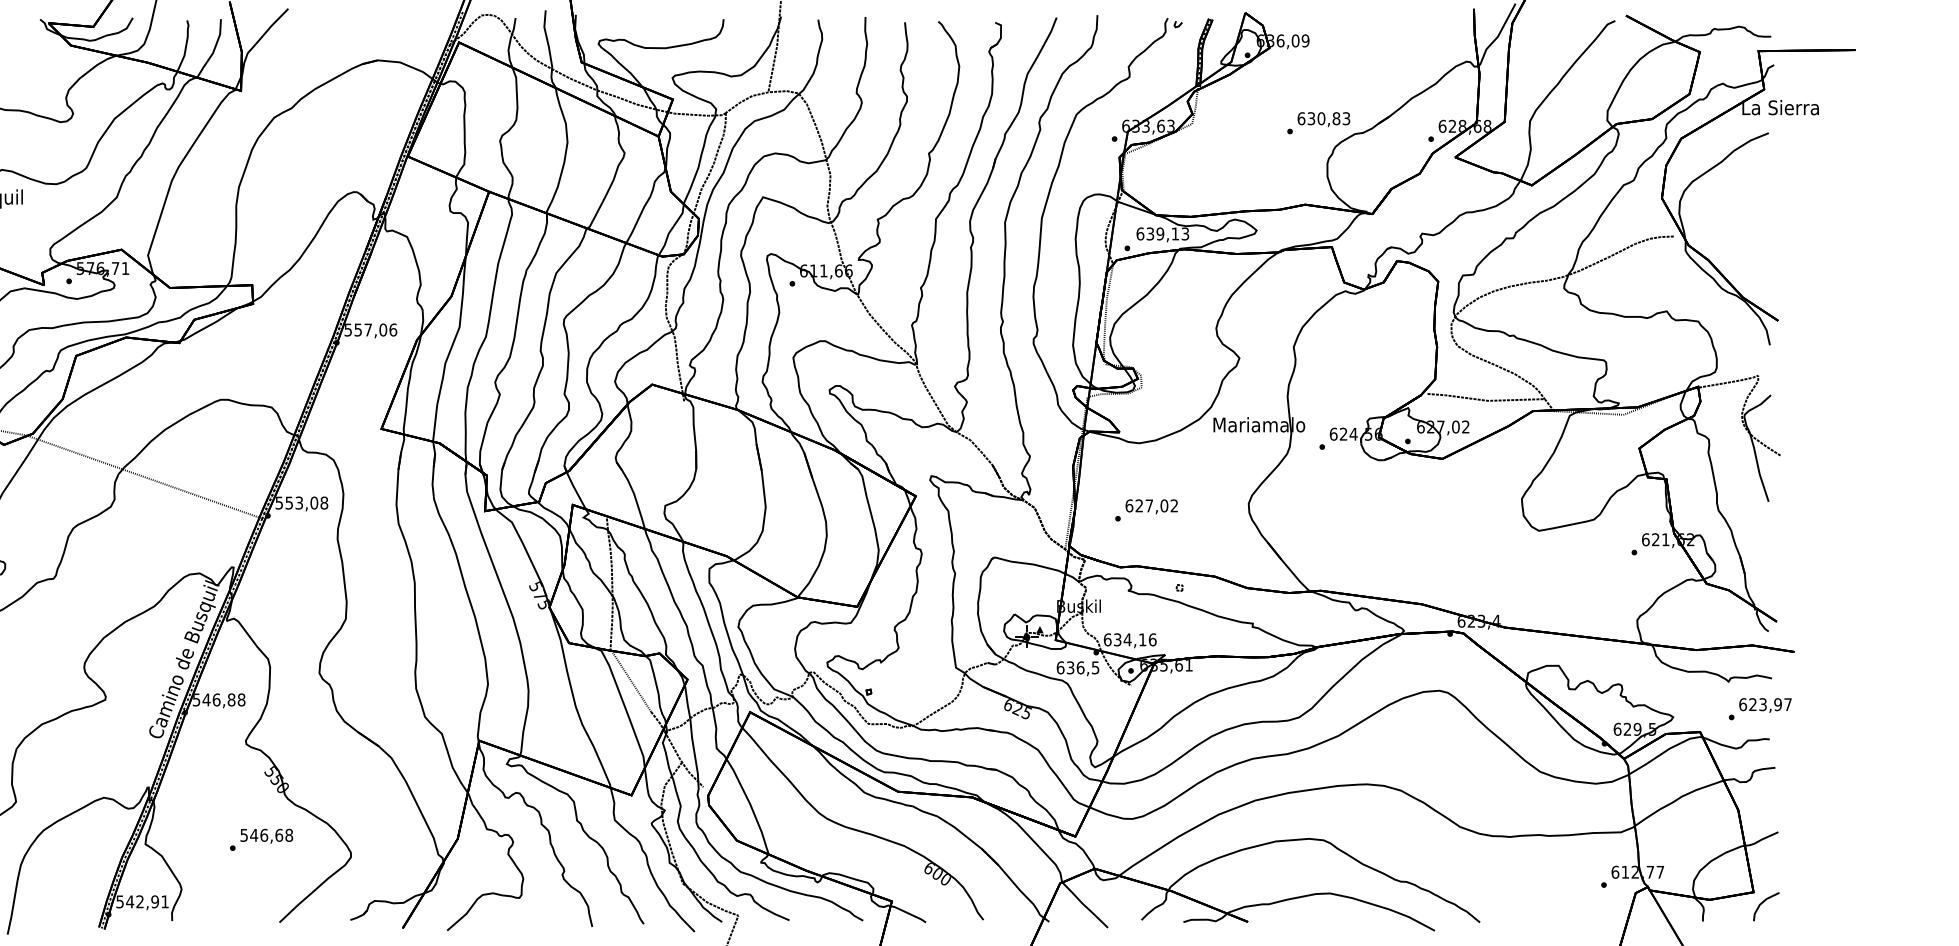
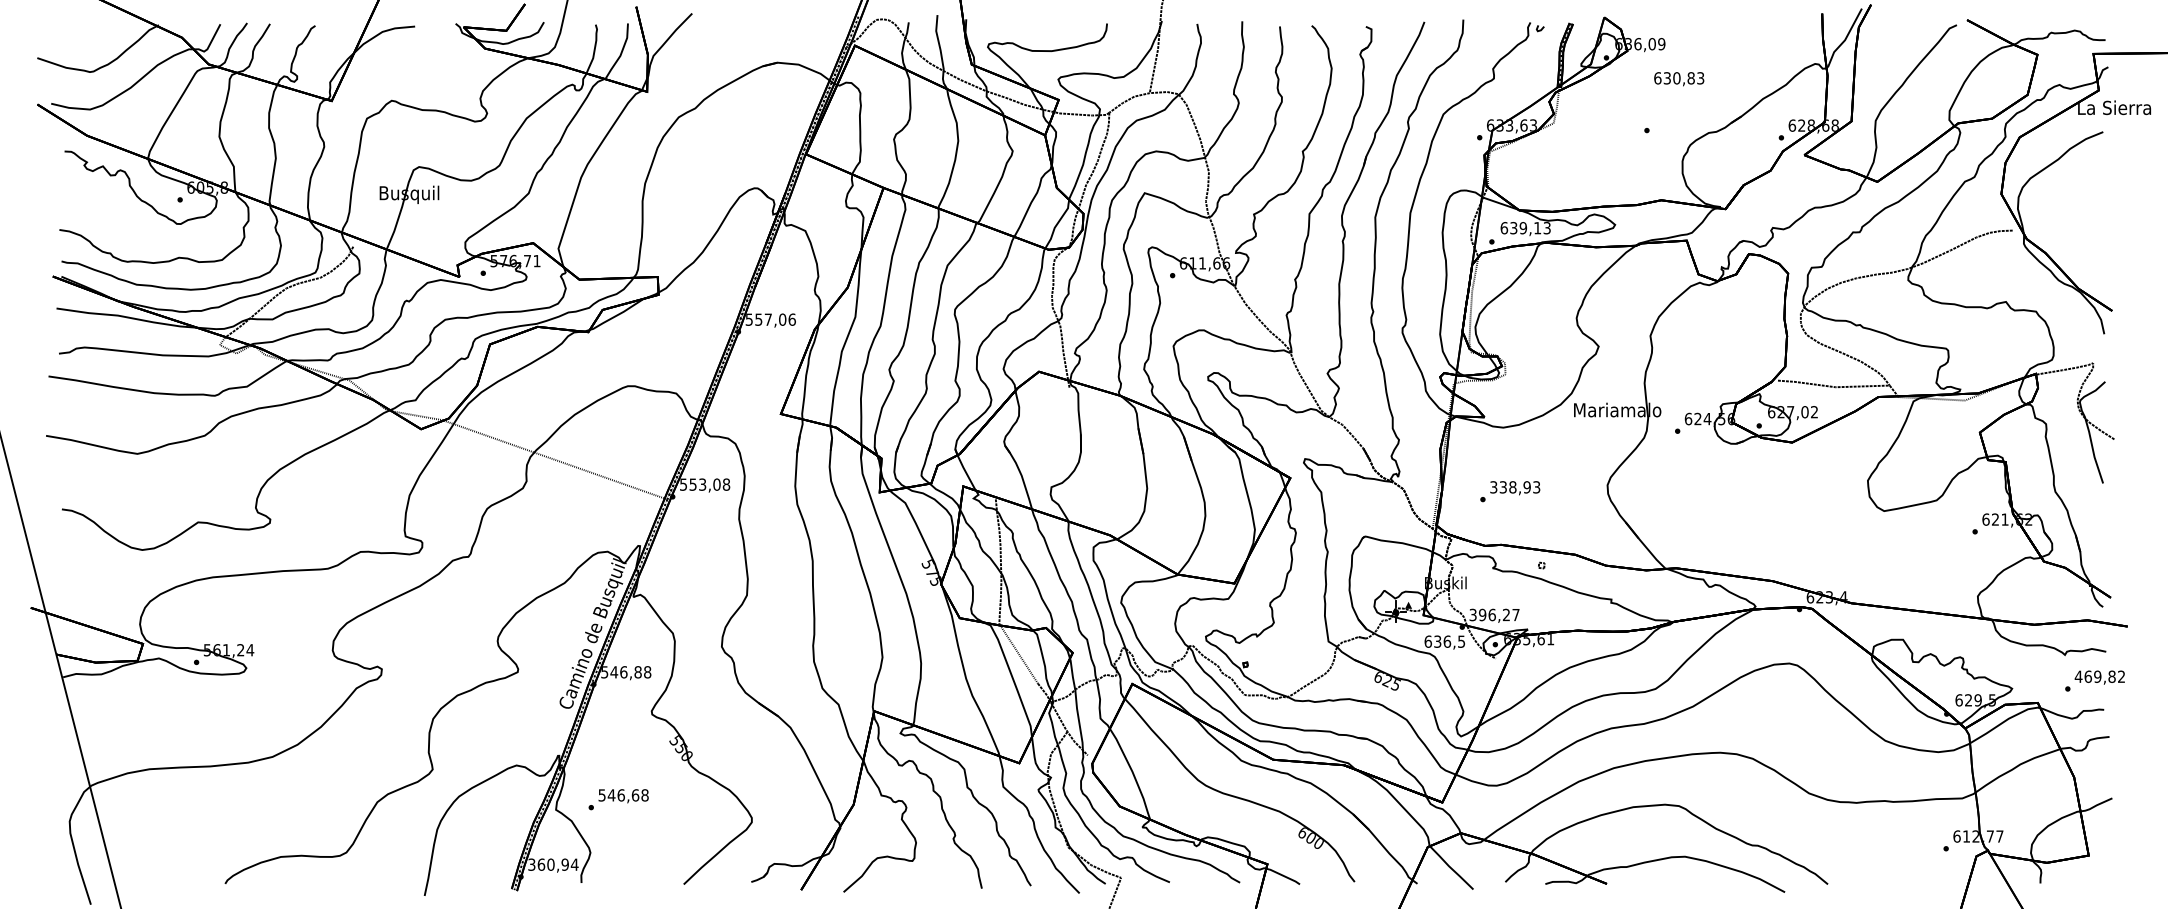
text: (1324, 119) -> (1679, 79), moved
text: (1152, 506) -> (1515, 487), 627,02 -> 338,93
text: (1130, 639) -> (1494, 614), 634,16 -> 396,27
text: (1764, 704) -> (2099, 676), 623,97 -> 469,82
text: (261, 839) -> (618, 799), moved
text: (142, 901) -> (553, 864), 542,91 -> 360,94
line: (1762, 903) -> (2097, 866), removed

